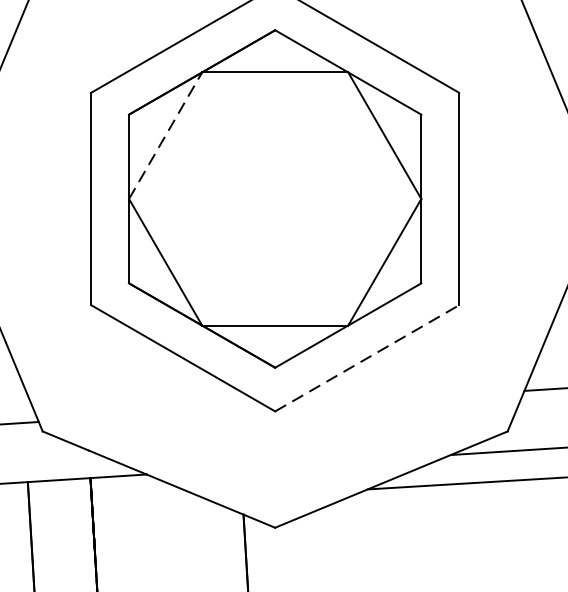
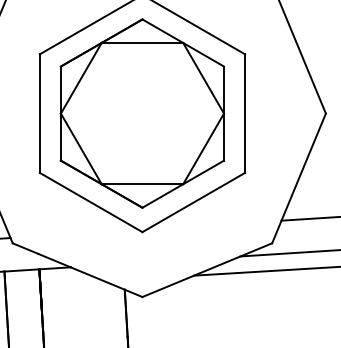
line: (165, 136) -> (81, 78), dashed -> solid
line: (368, 358) -> (194, 202), dashed -> solid

